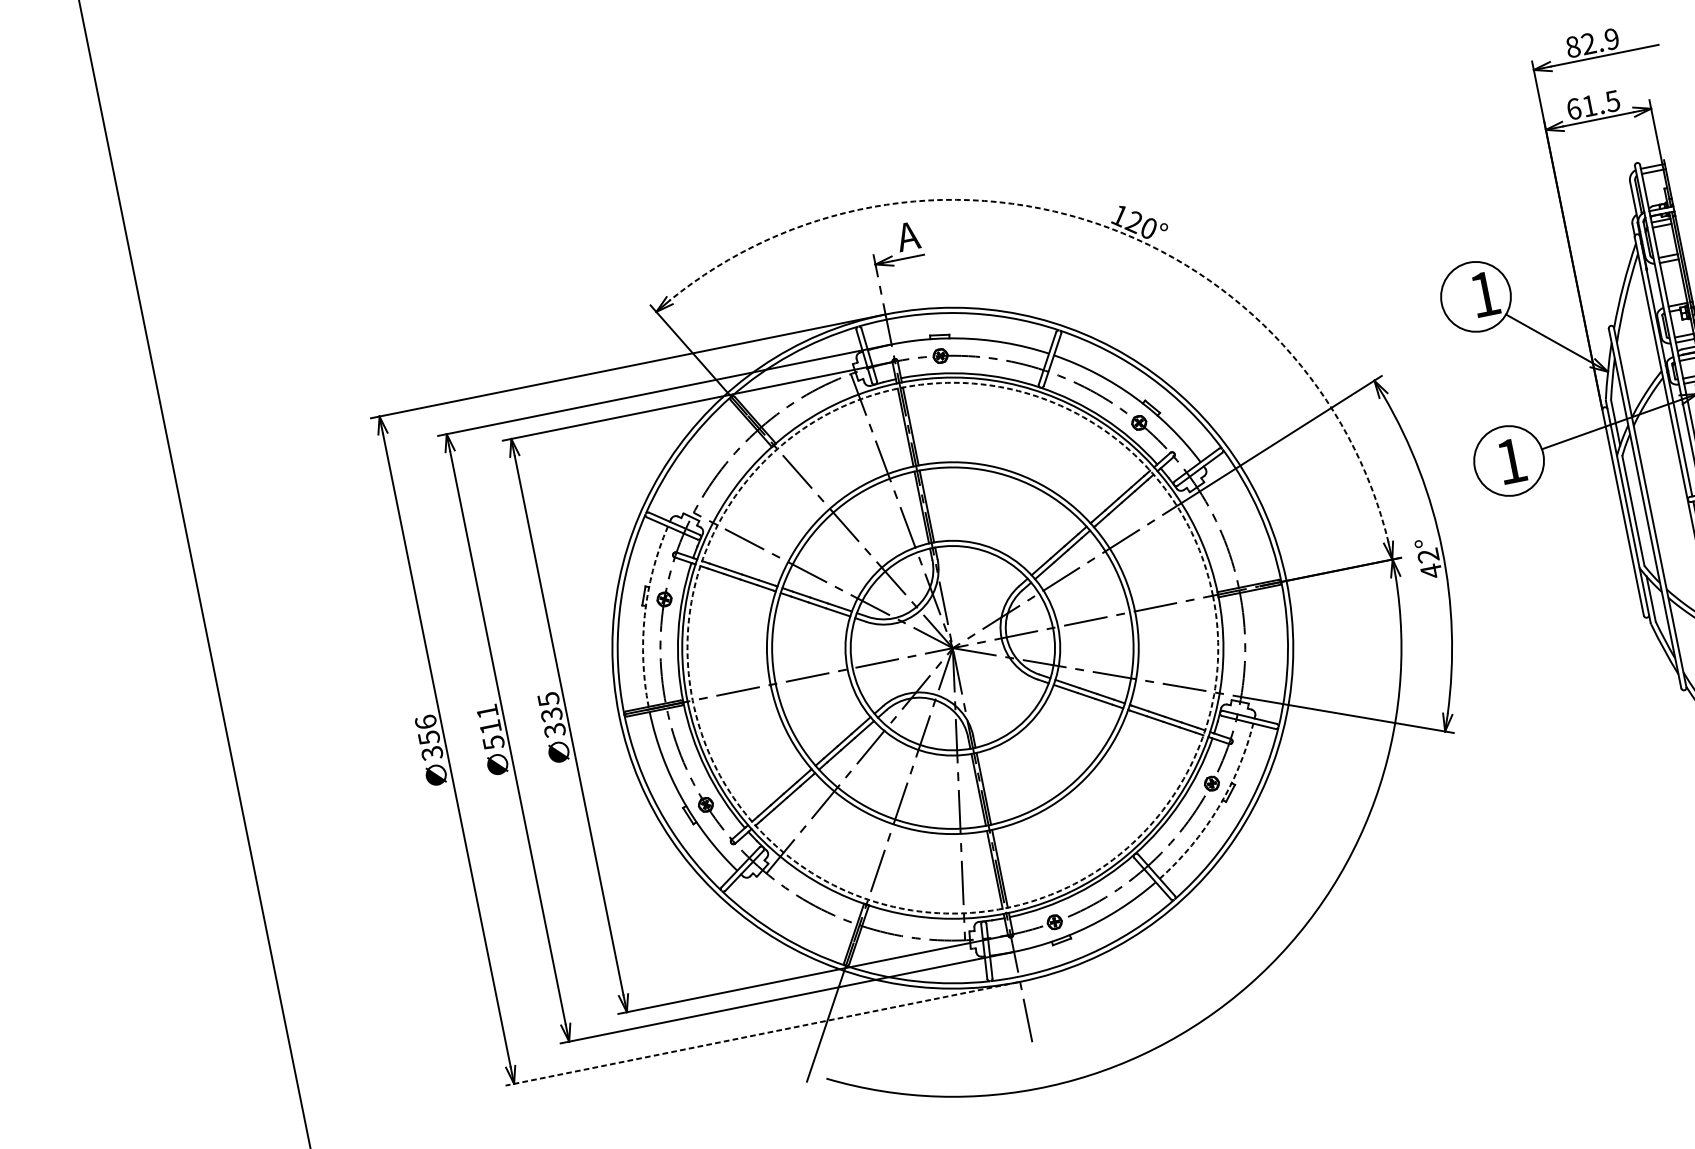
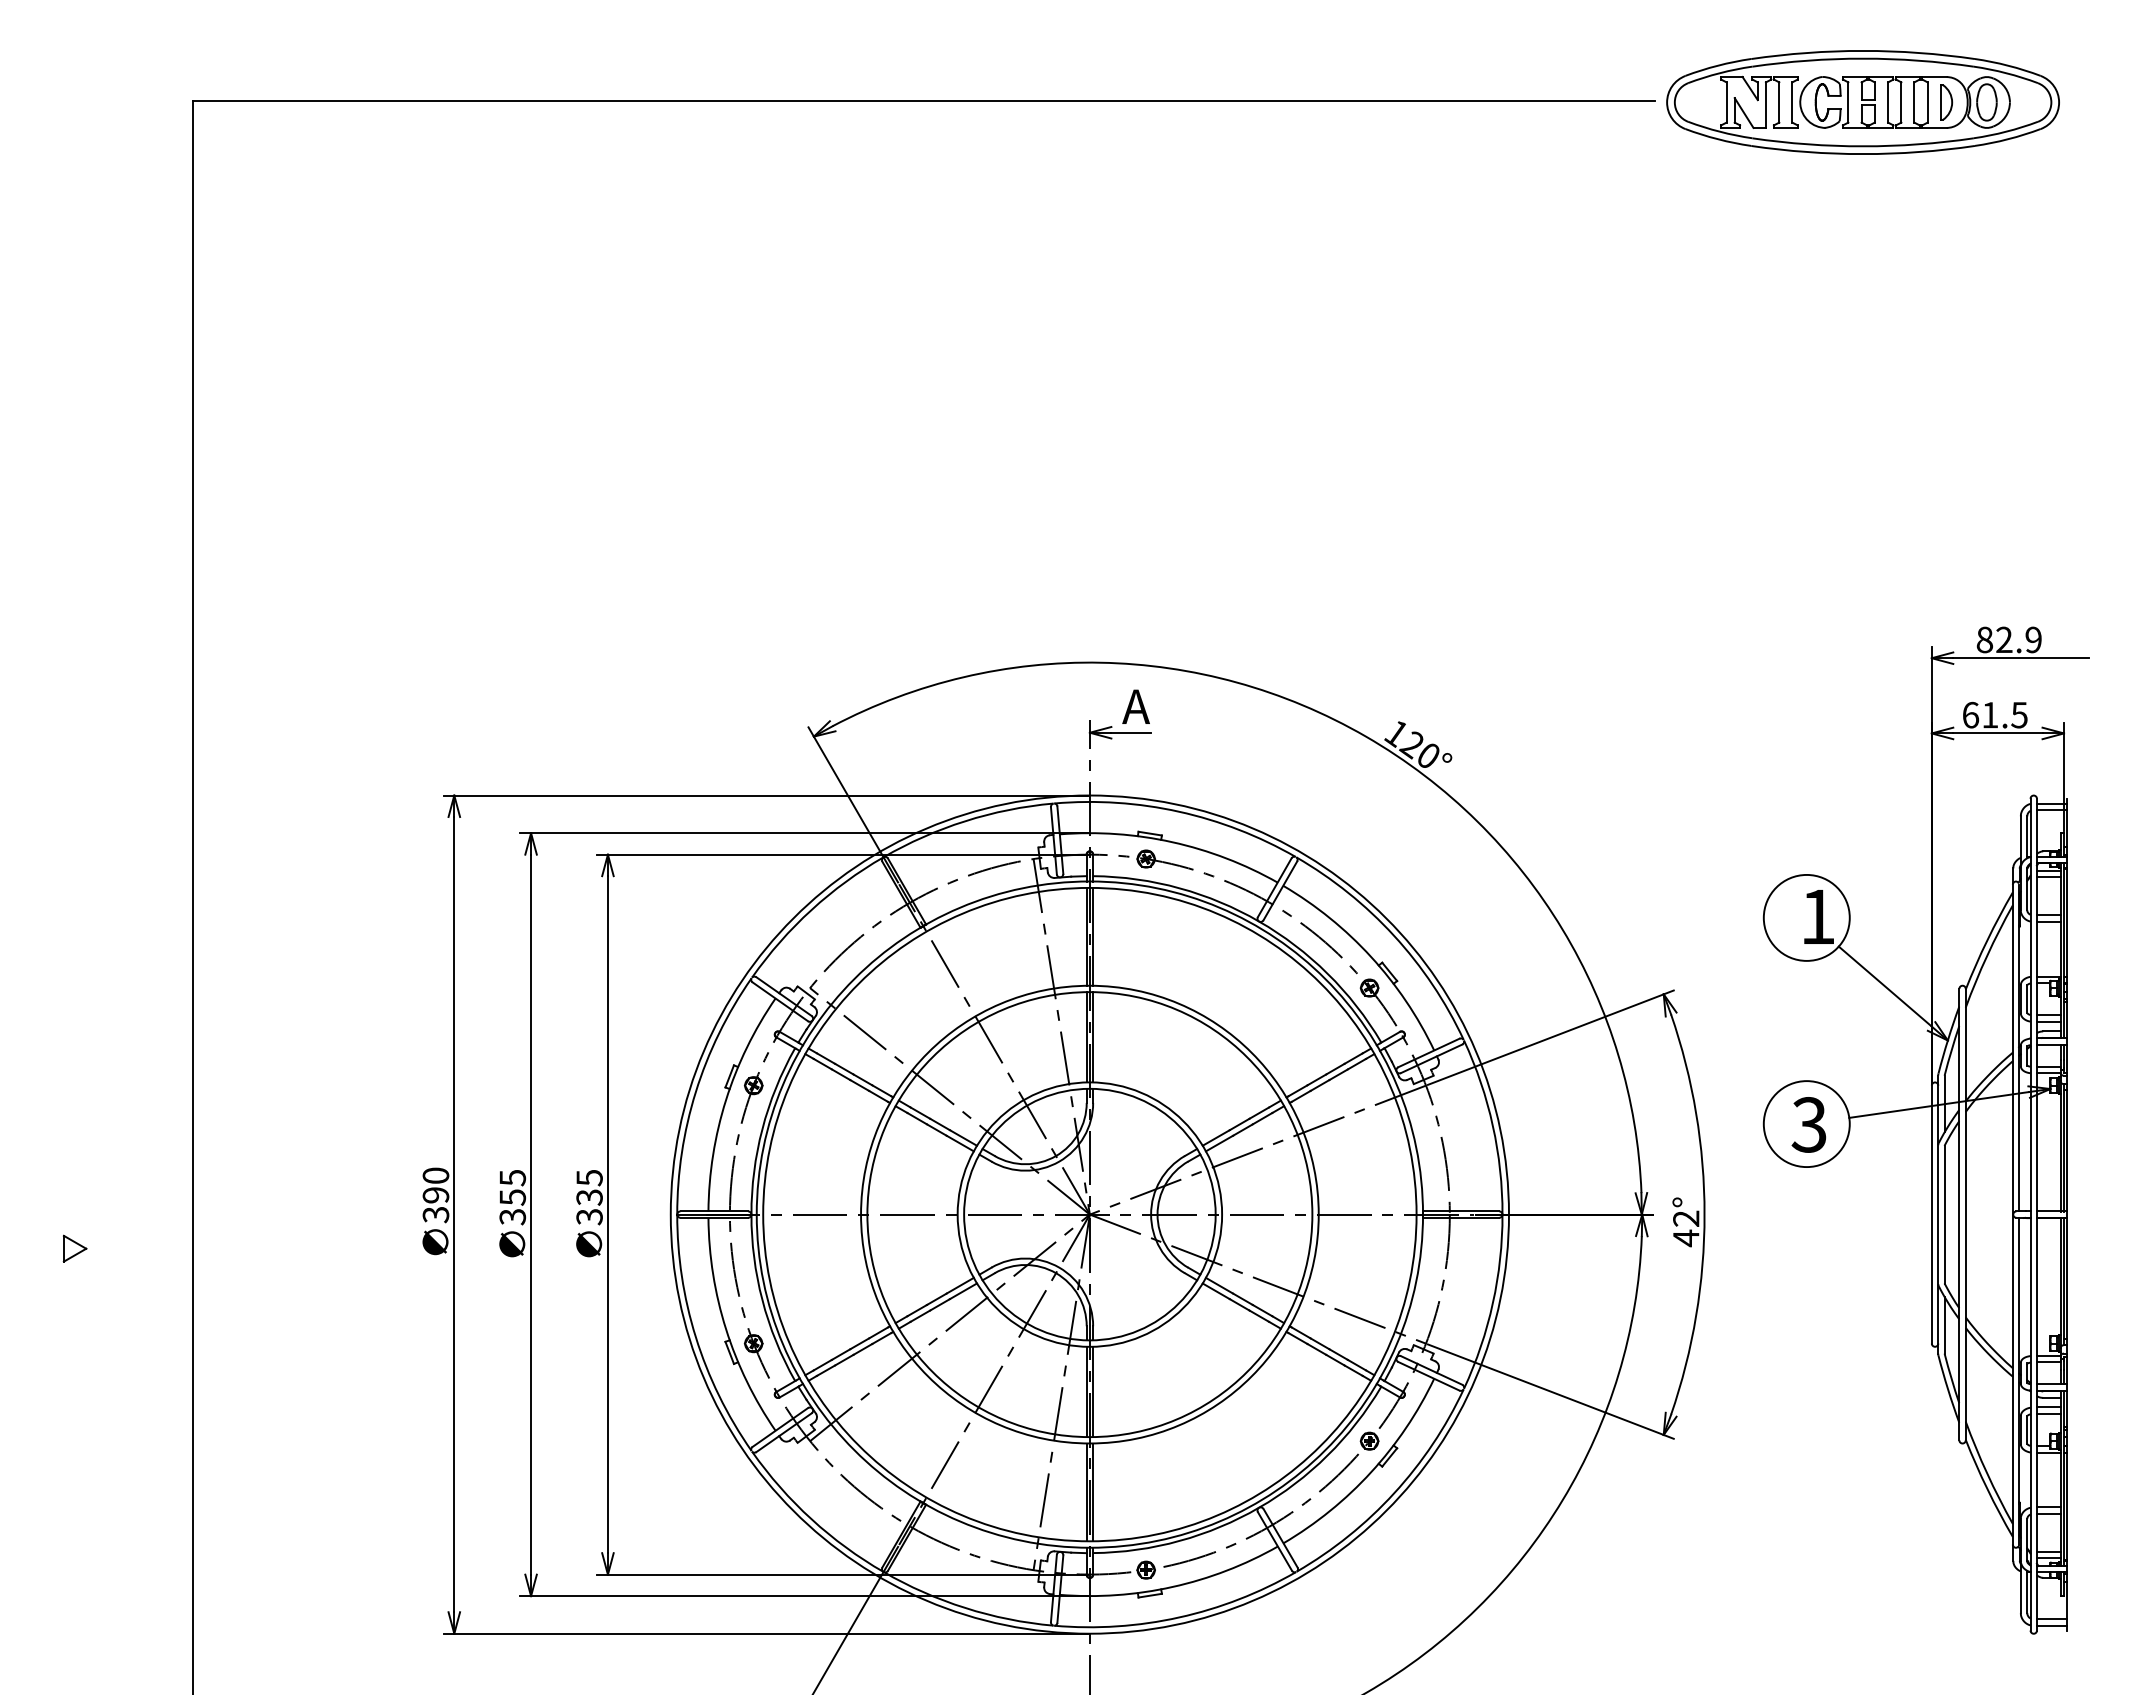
arc: (1095, 223) -> (1365, 736), dashed -> solid
text: (1510, 461) -> (1808, 1124), 1 -> 3
arc: (645, 614) -> (726, 1099), dashed -> solid
circle: (952, 648) -> (1089, 1214), dashed -> solid
text: (490, 727) -> (512, 1197), 511 -> 355
text: (427, 730) -> (435, 1185), 356 -> 390
arc: (1218, 808) -> (1371, 1472), dashed -> solid
part: (149, 838) -> (74, 1248), added
line: (761, 1033) -> (765, 1633), dashed -> solid

